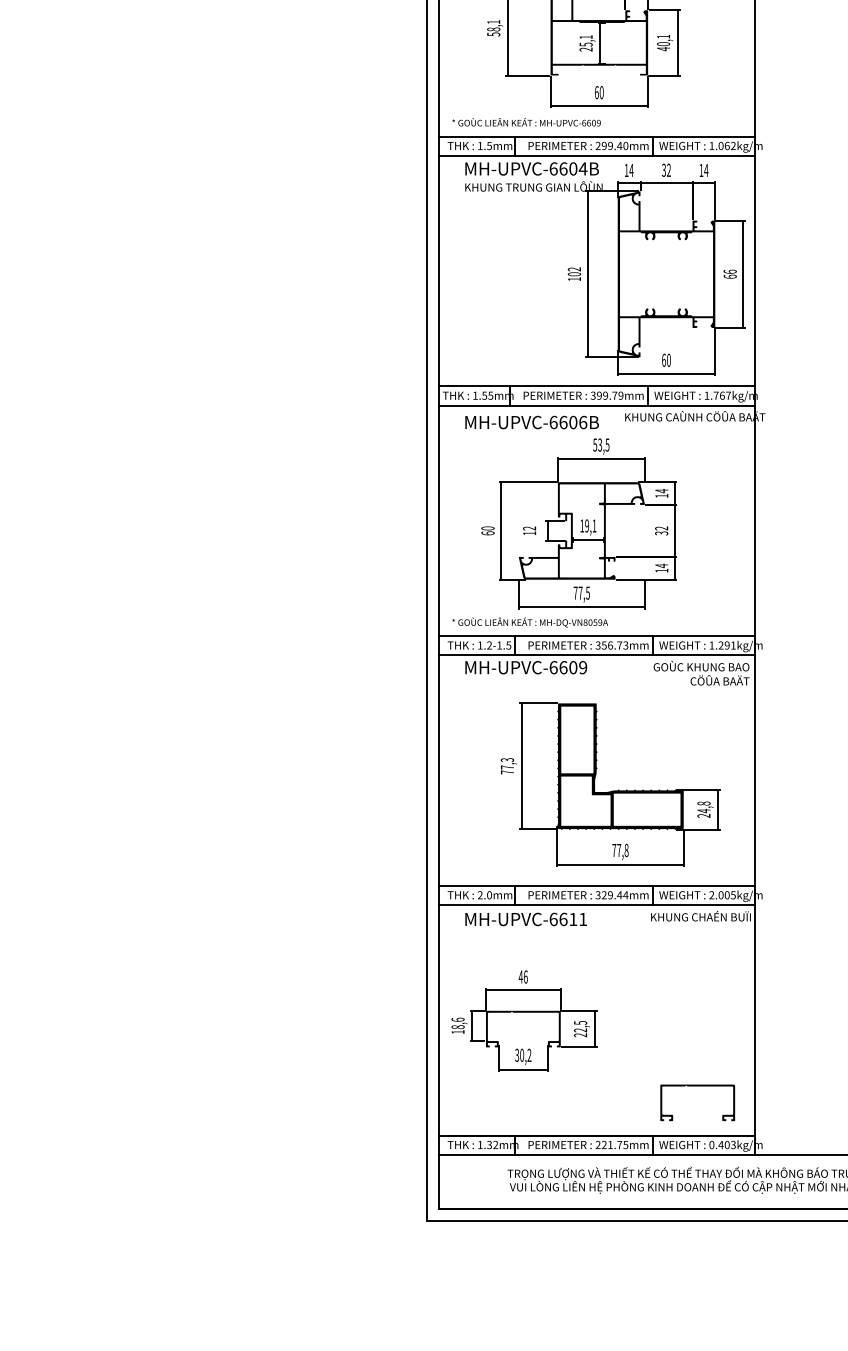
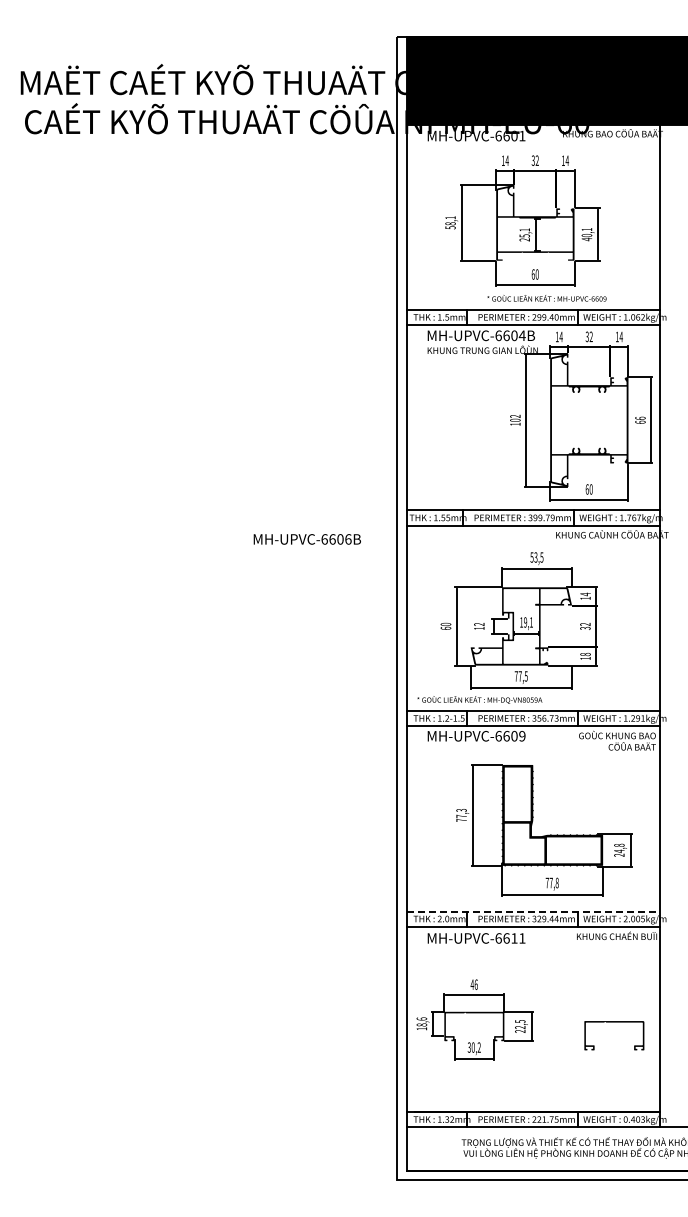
text: (526, 122) -> (546, 298), moved
text: (531, 422) -> (306, 539), moved
text: (661, 565) -> (585, 654), 14 -> 18
line: (597, 885) -> (533, 911), solid -> dashed
part: (697, 1086) -> (614, 1022), moved

